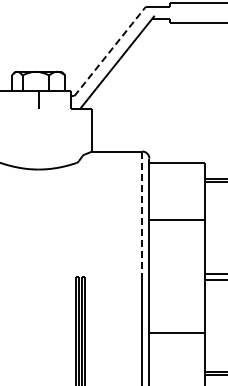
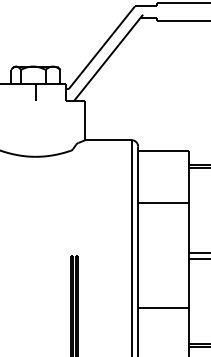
line: (108, 53) -> (100, 49), dashed -> solid
line: (142, 214) -> (131, 198), dashed -> solid

